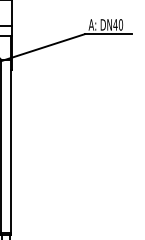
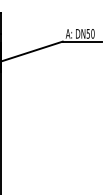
text: (115, 24) -> (88, 33), DN40 -> DN50

